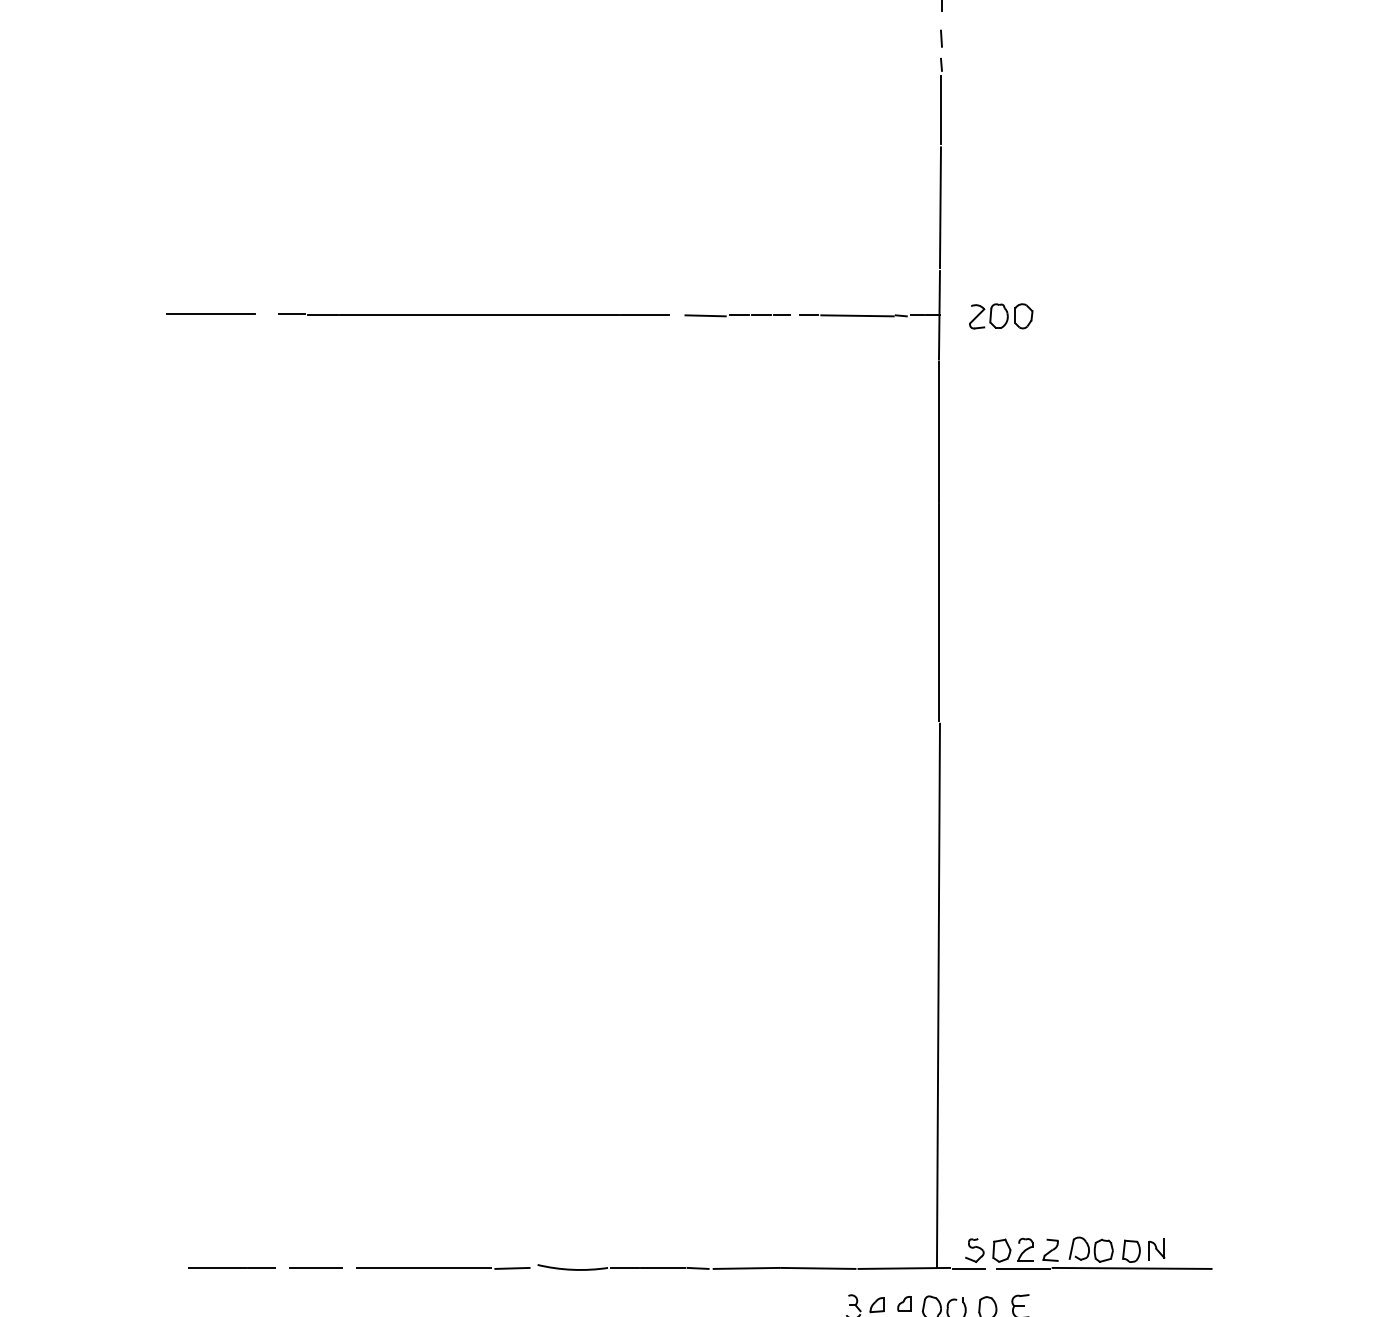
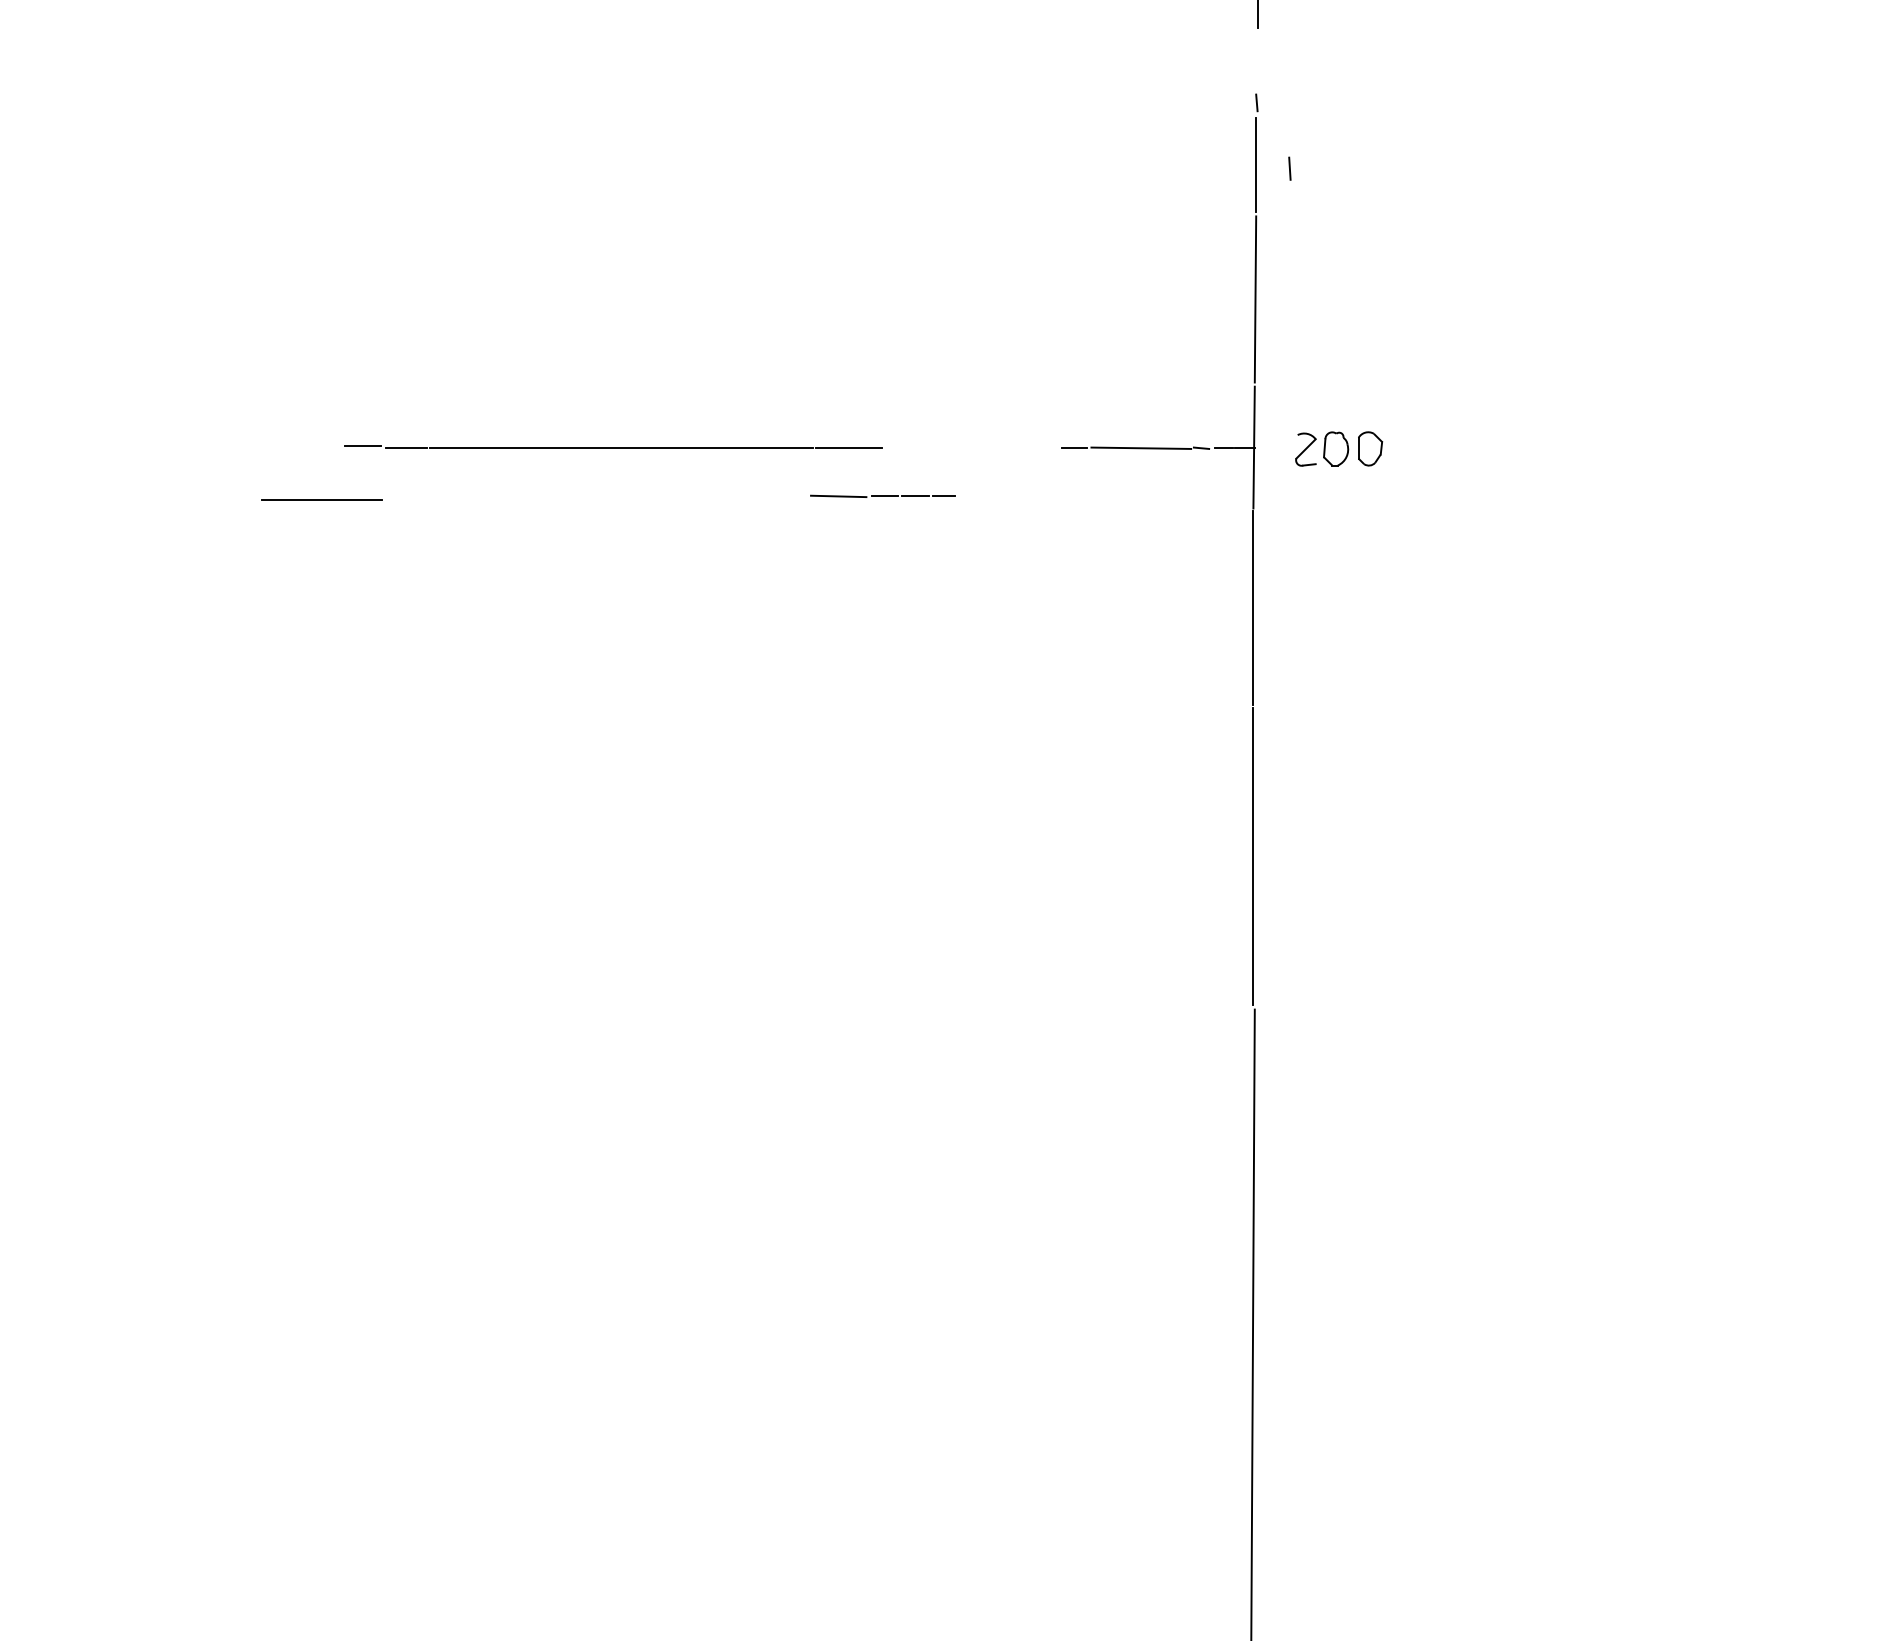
line: (941, 38) -> (1289, 168), moved
line: (210, 313) -> (321, 498), moved
part: (737, 315) -> (882, 495), moved

